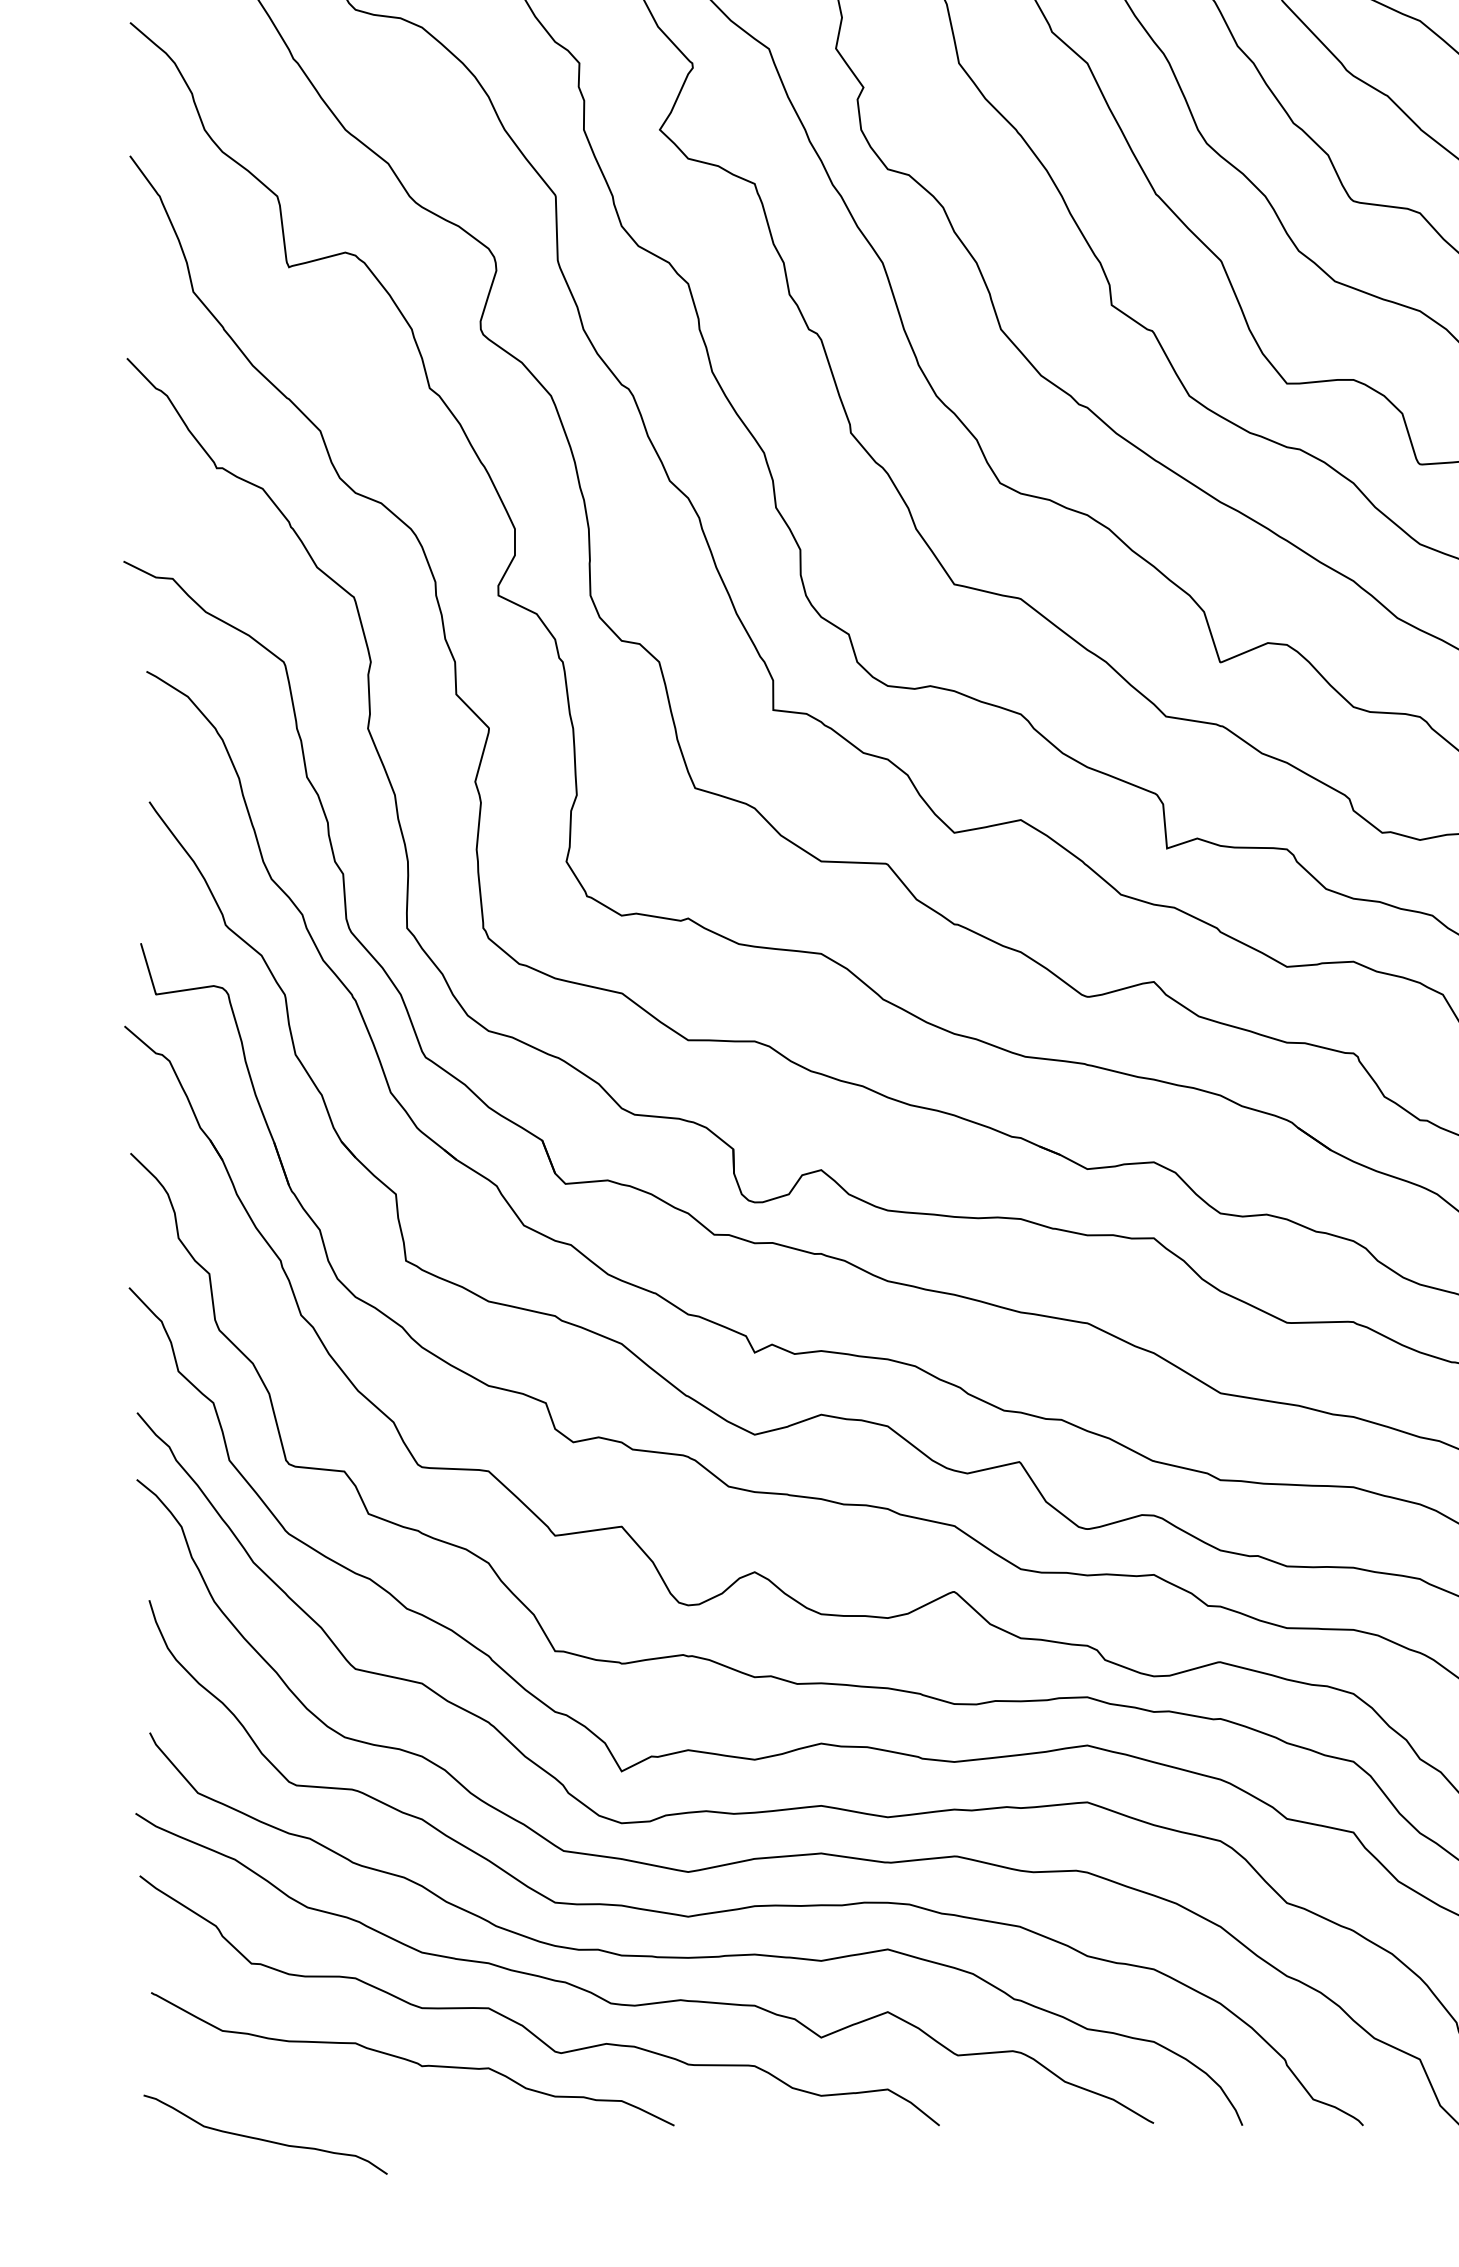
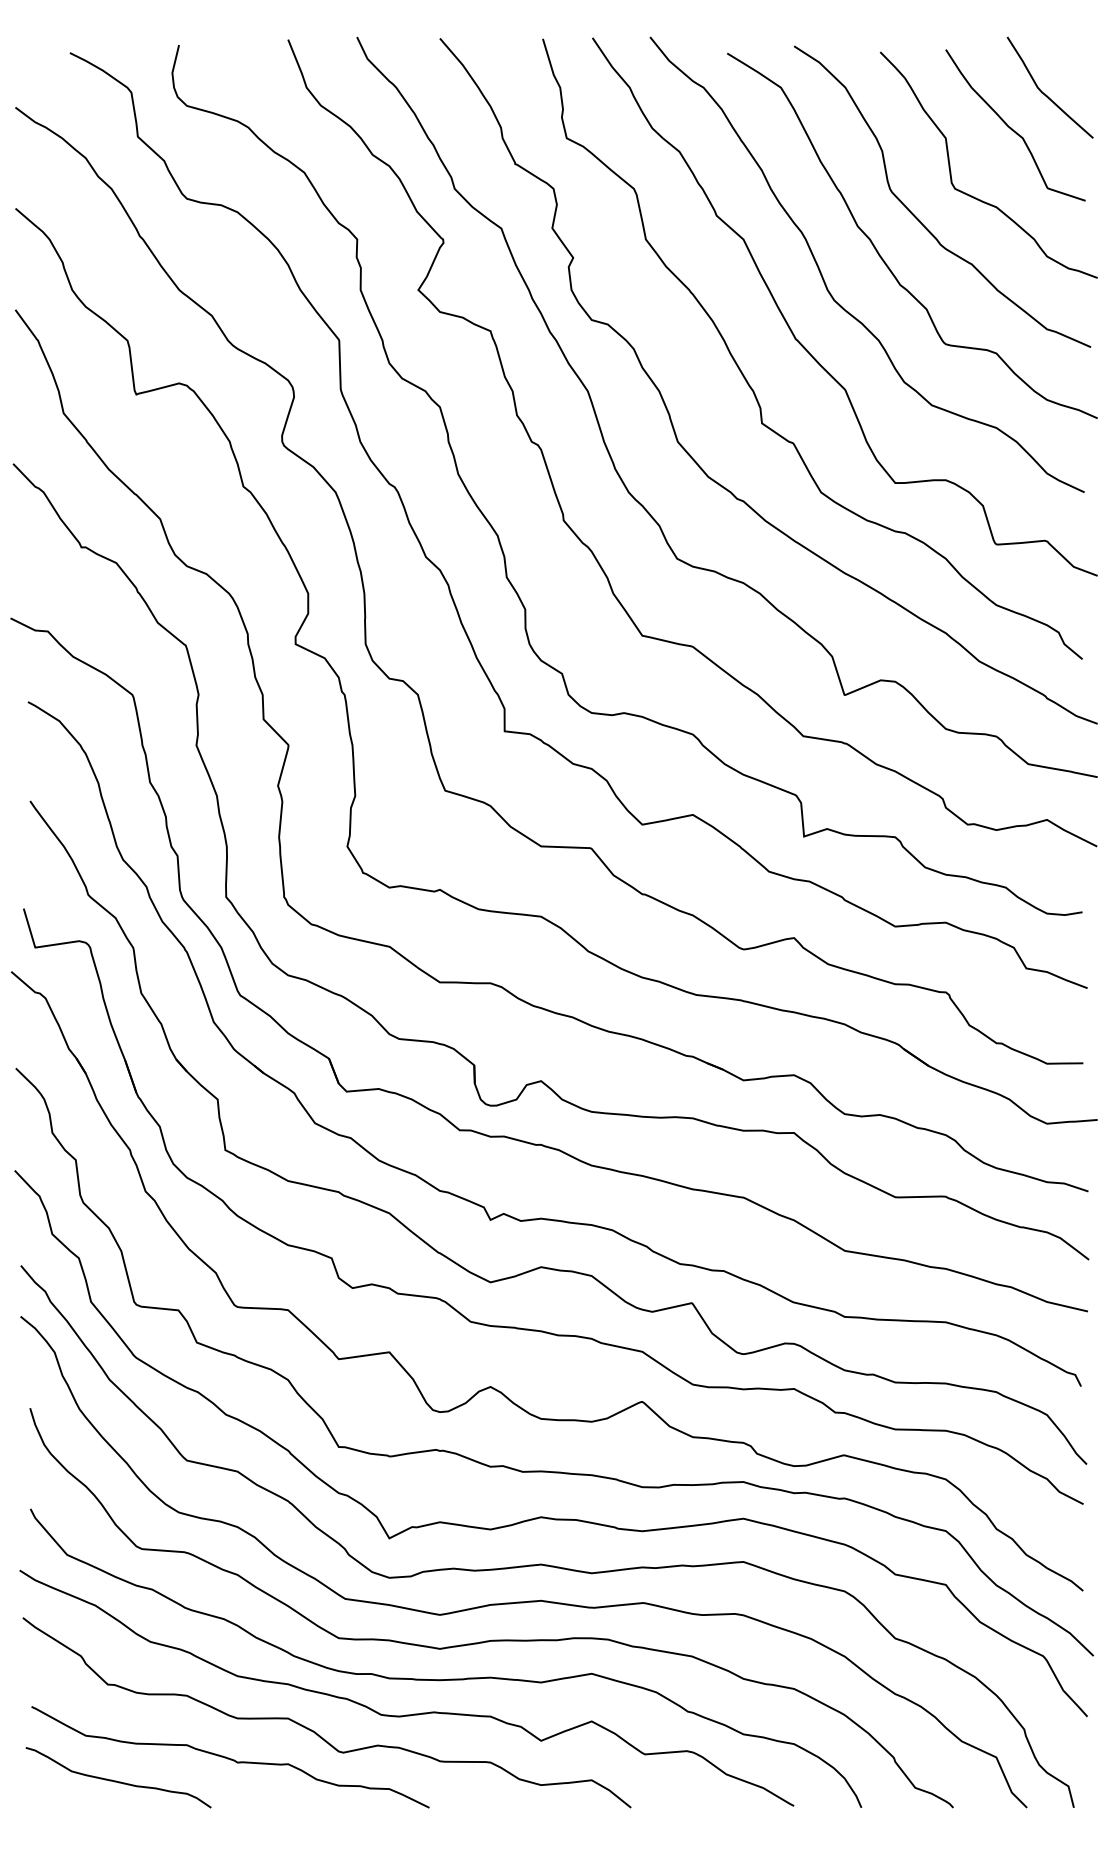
curve: (262, 2138) -> (116, 1780), moved

